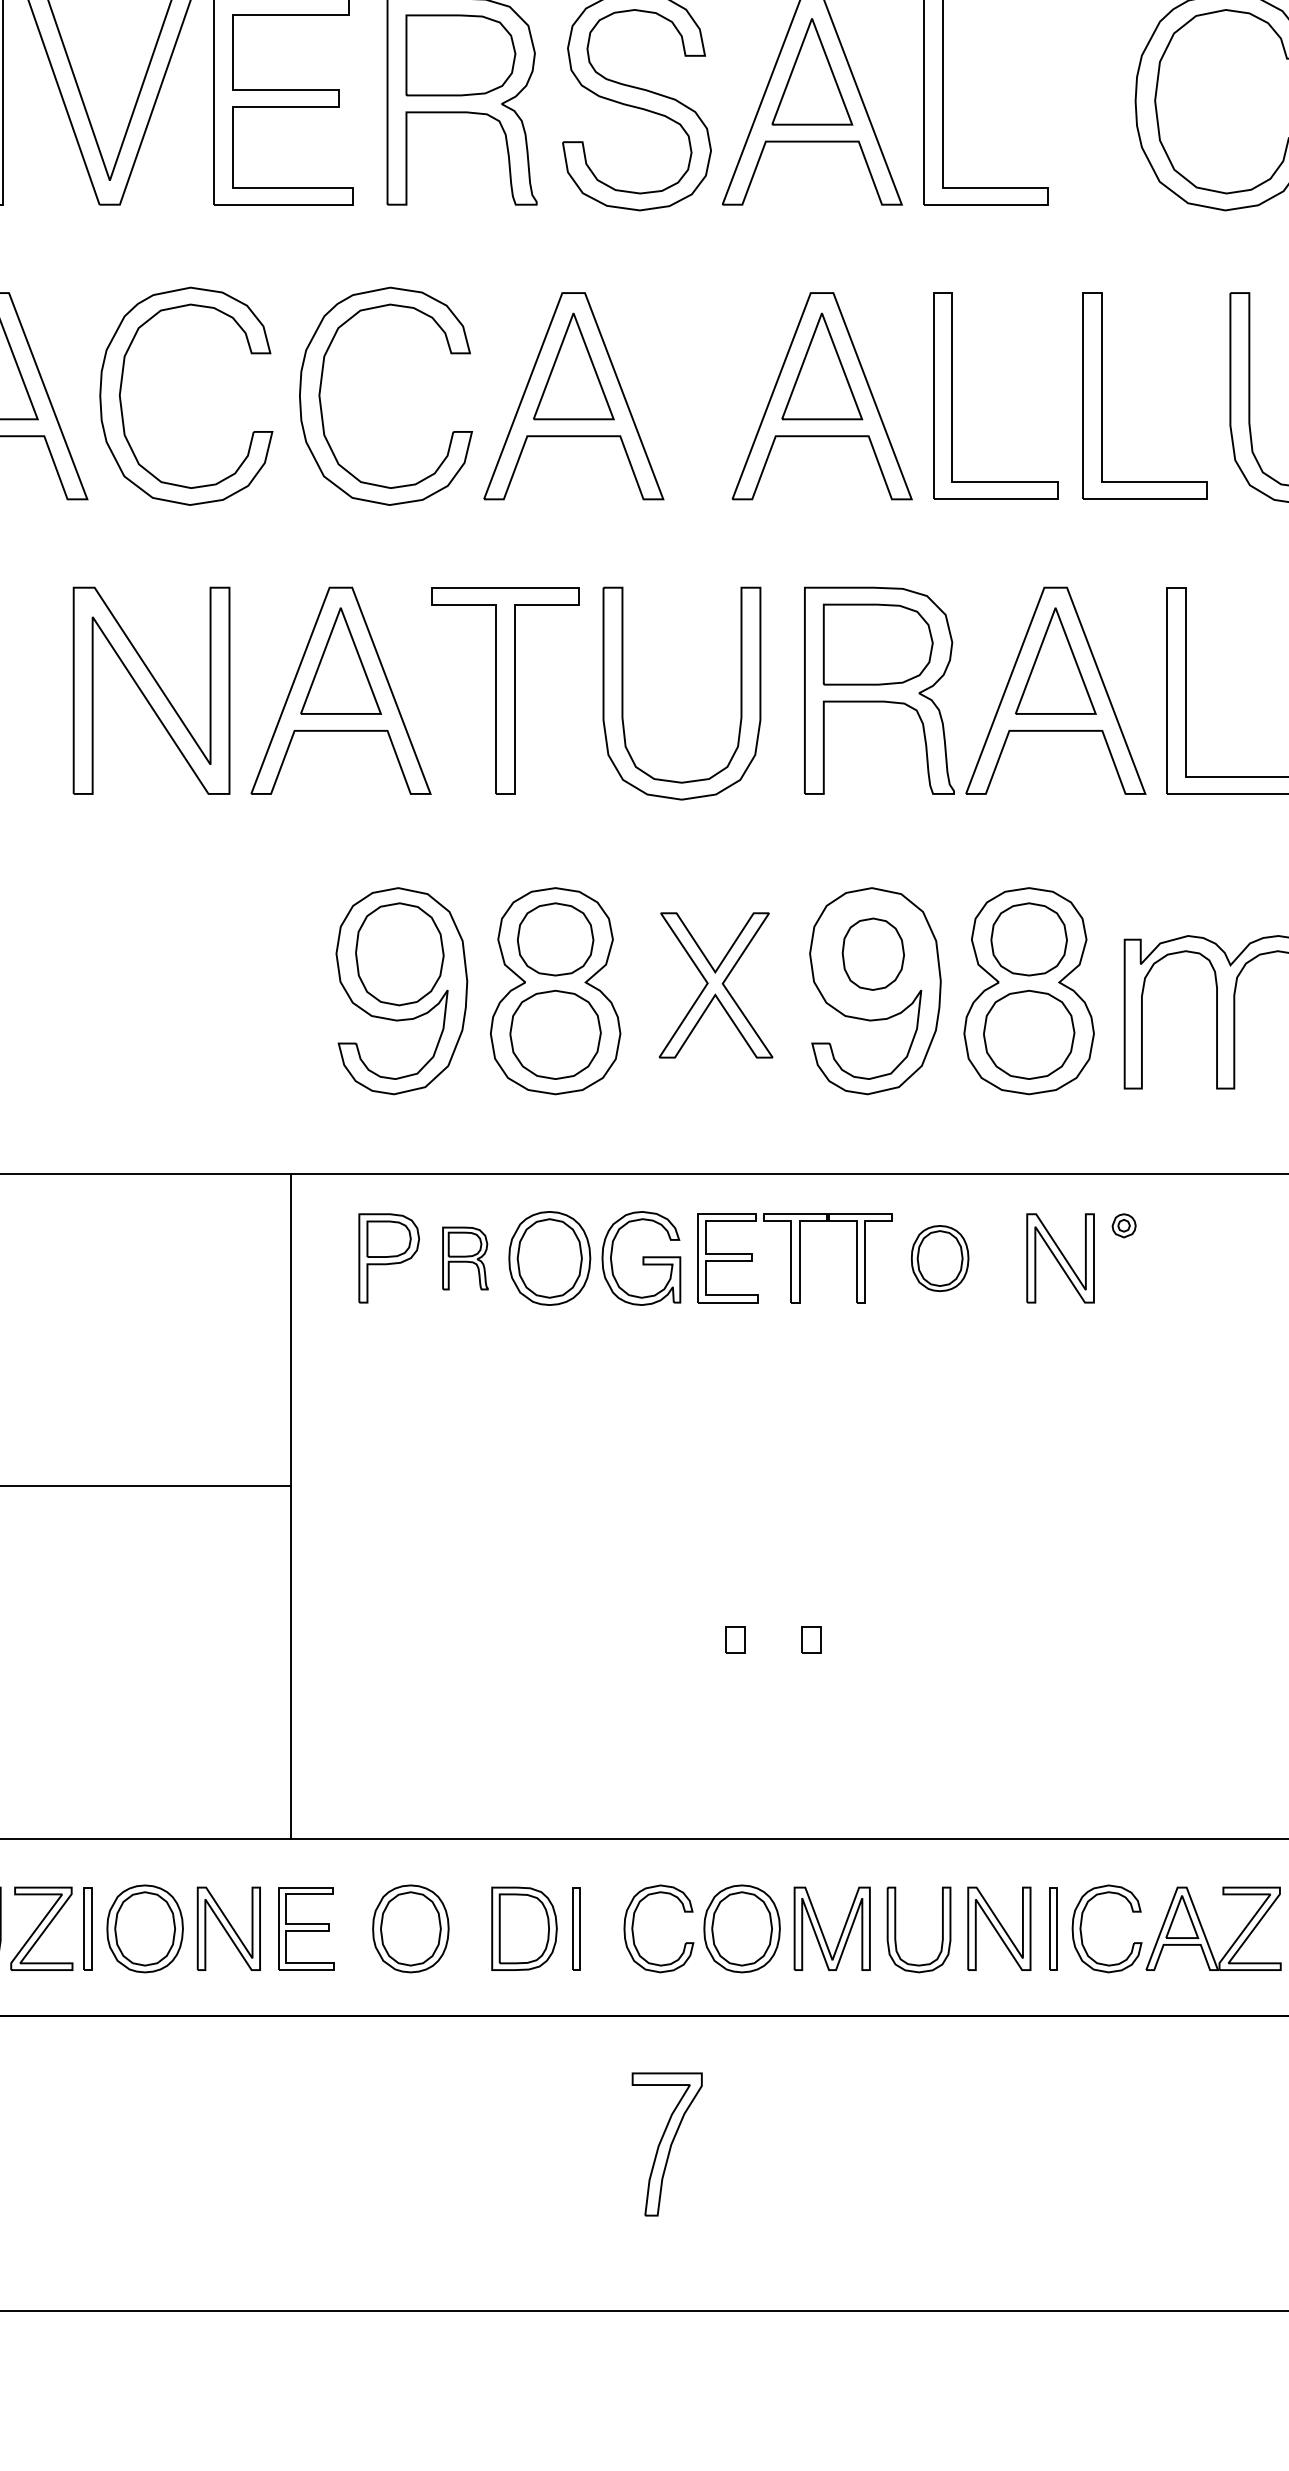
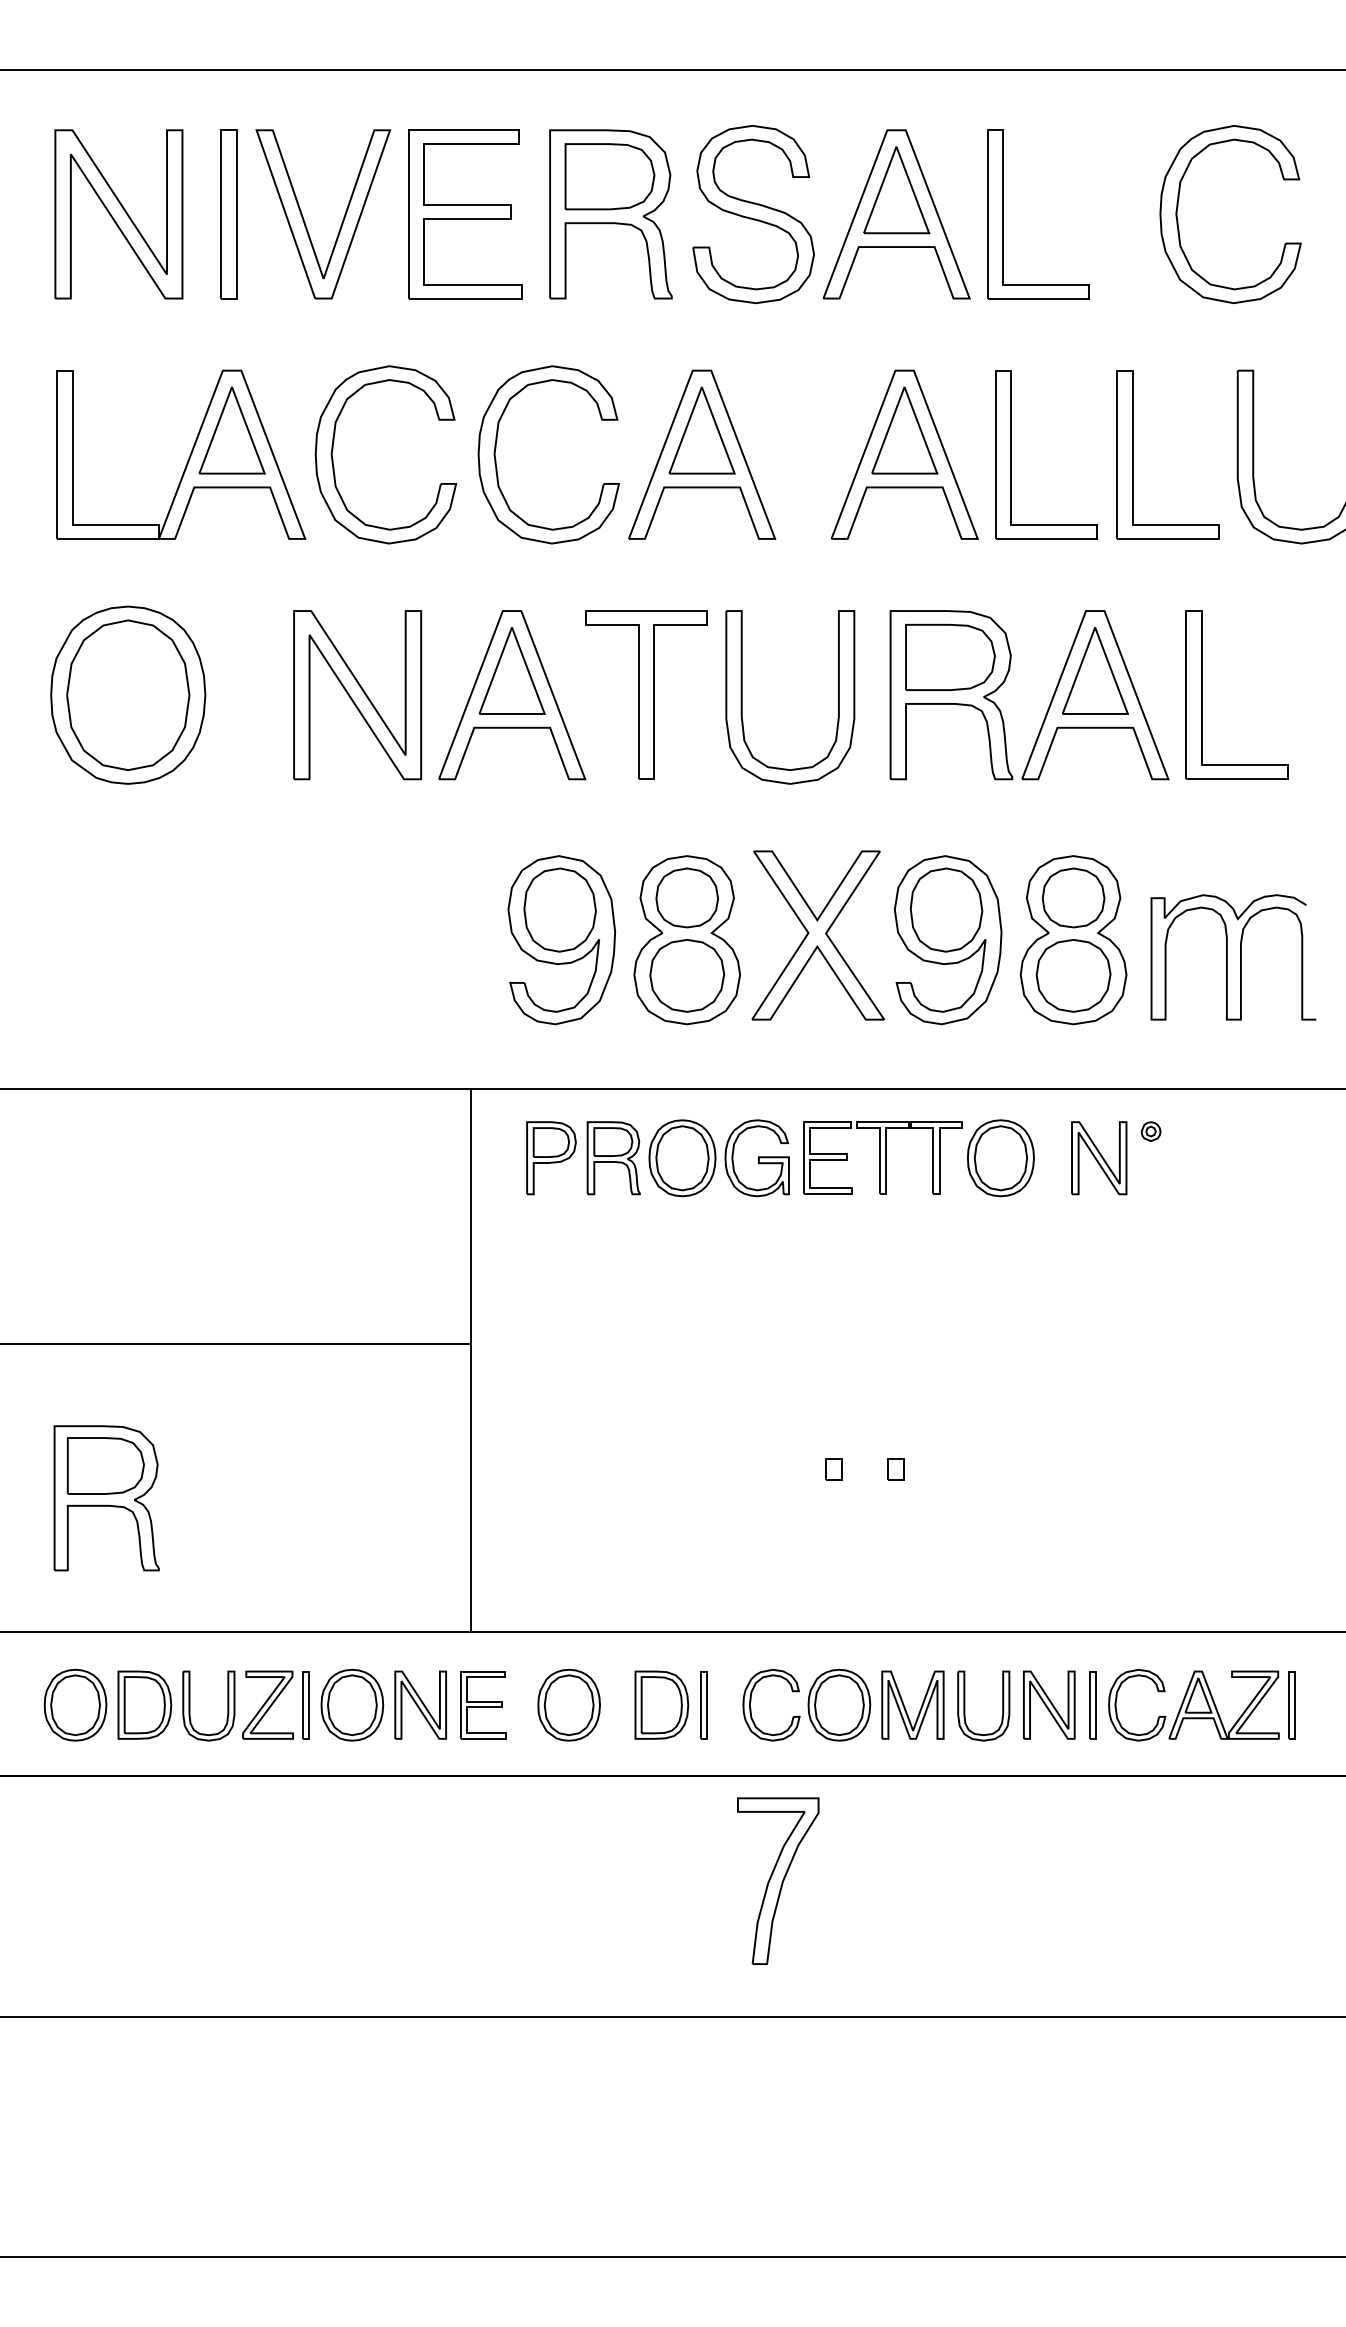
part: (873, 953) -> (946, 909), size x1.43
part: (715, 985) -> (817, 935), size x1.43
part: (465, 1258) -> (613, 1158), size x1.43
part: (939, 1258) -> (1000, 1158), size x1.43
part: (667, 2143) -> (778, 1880), size x1.43

